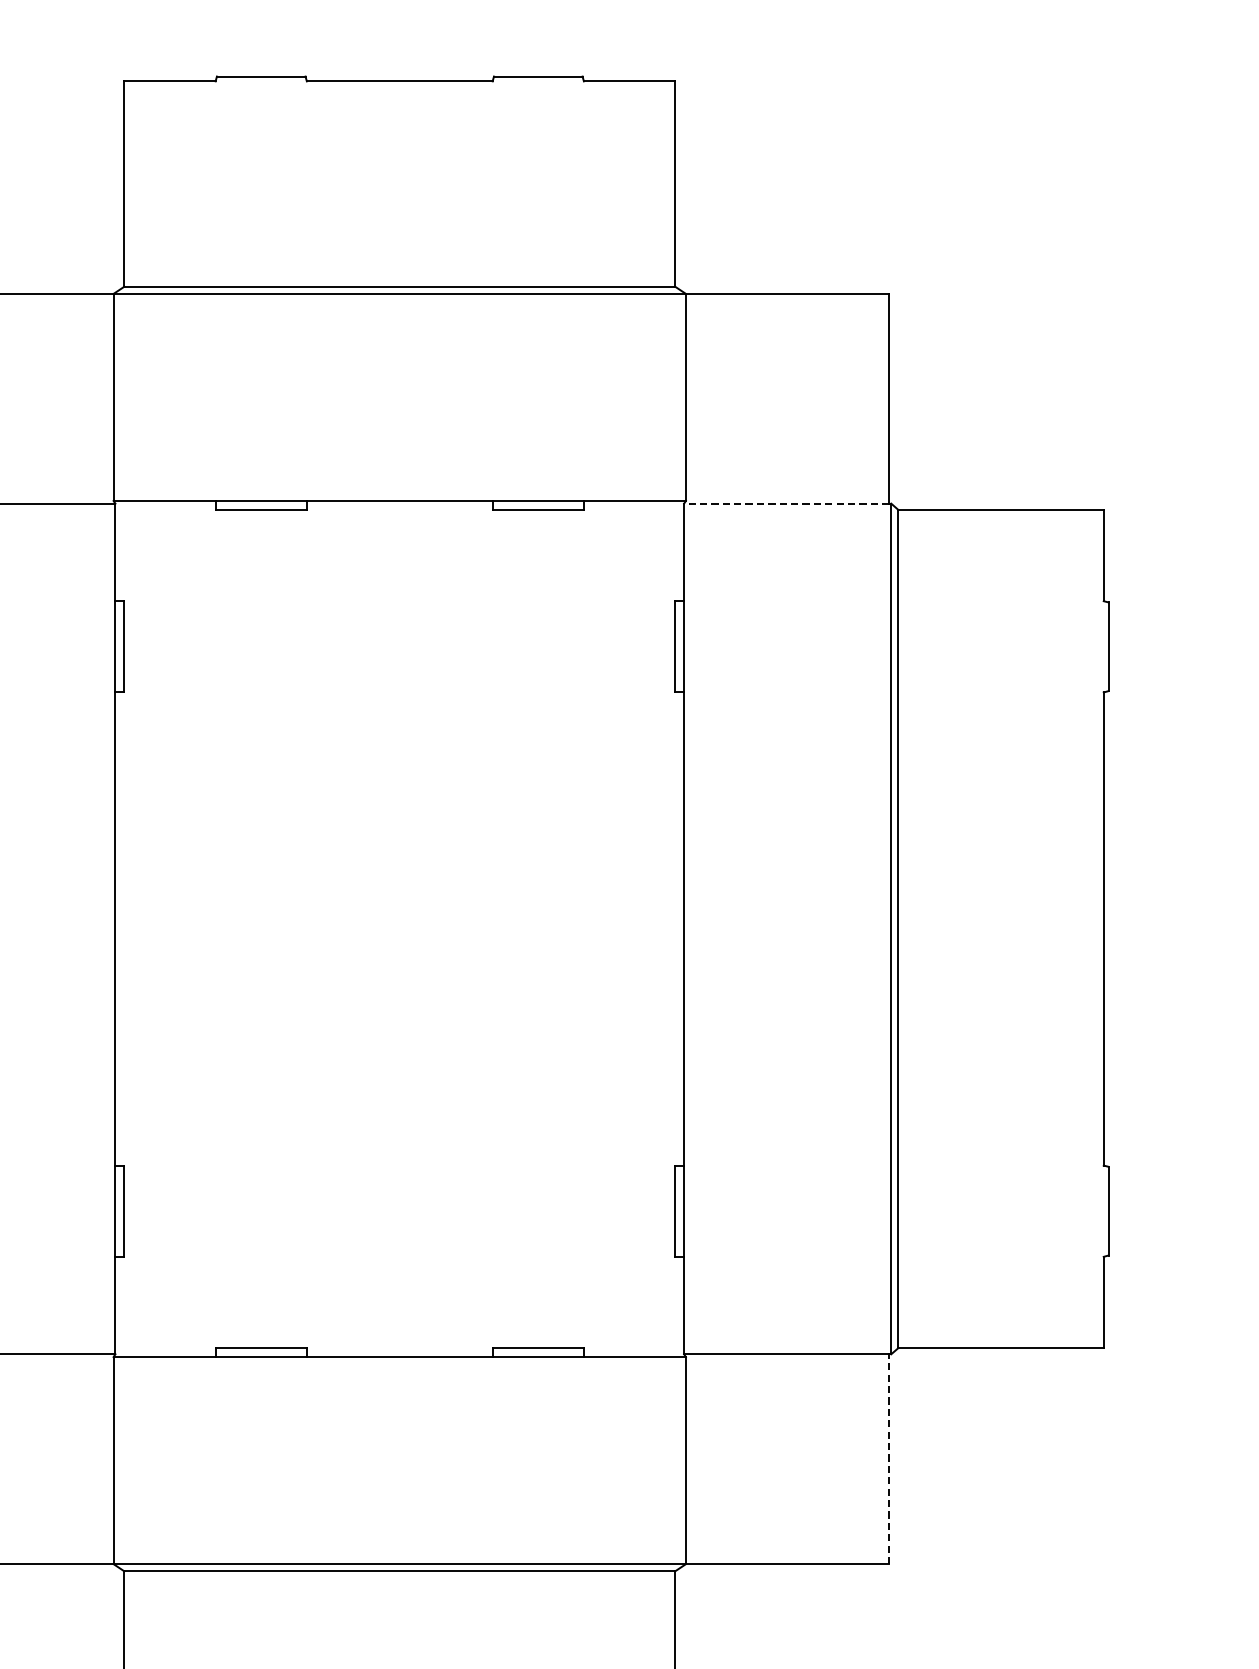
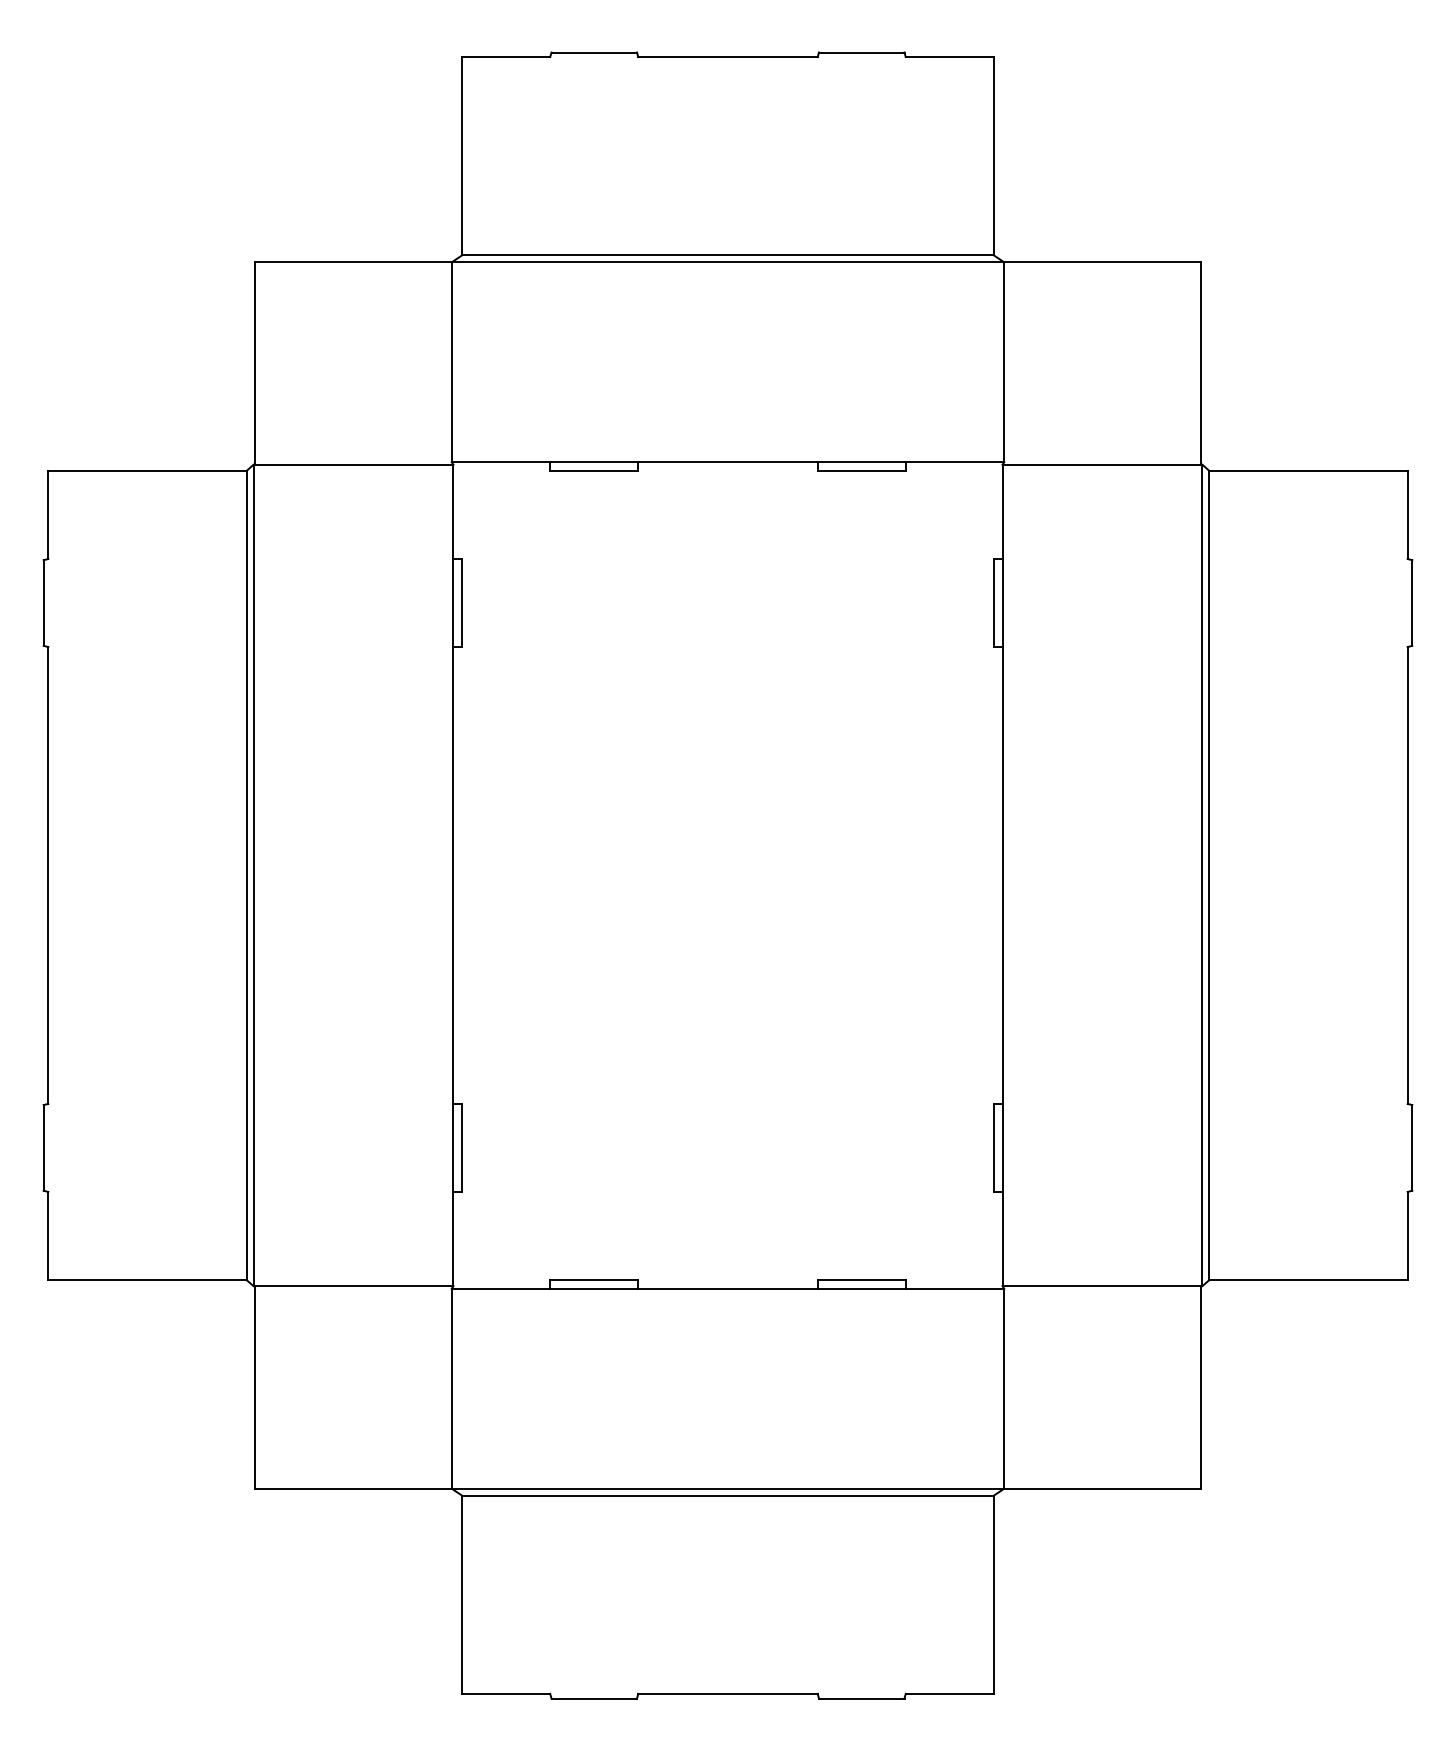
line: (786, 503) -> (1101, 464), dashed -> solid
line: (889, 1458) -> (1200, 1386), dashed -> solid

